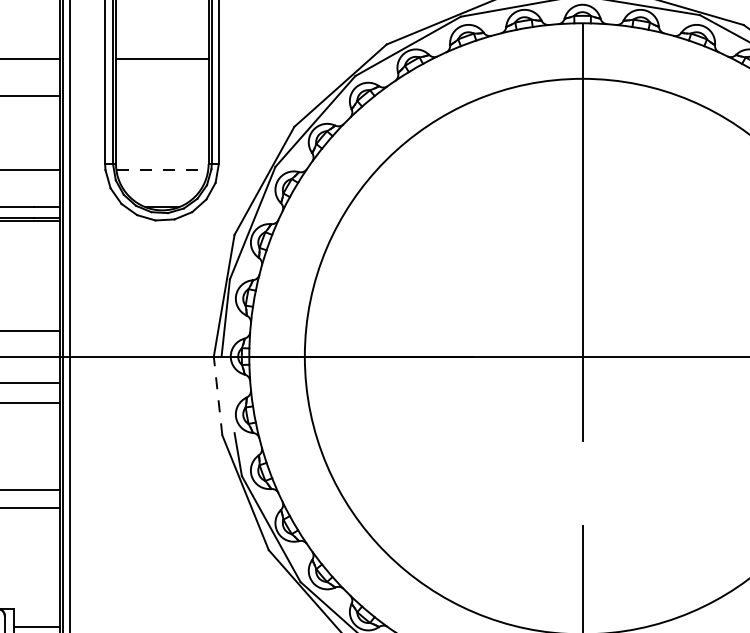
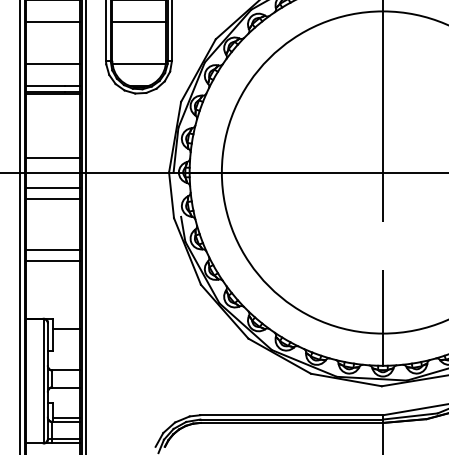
line: (162, 96) -> (139, 21), added
line: (162, 170) -> (139, 64), dashed -> solid
line: (217, 396) -> (171, 195), dashed -> solid

